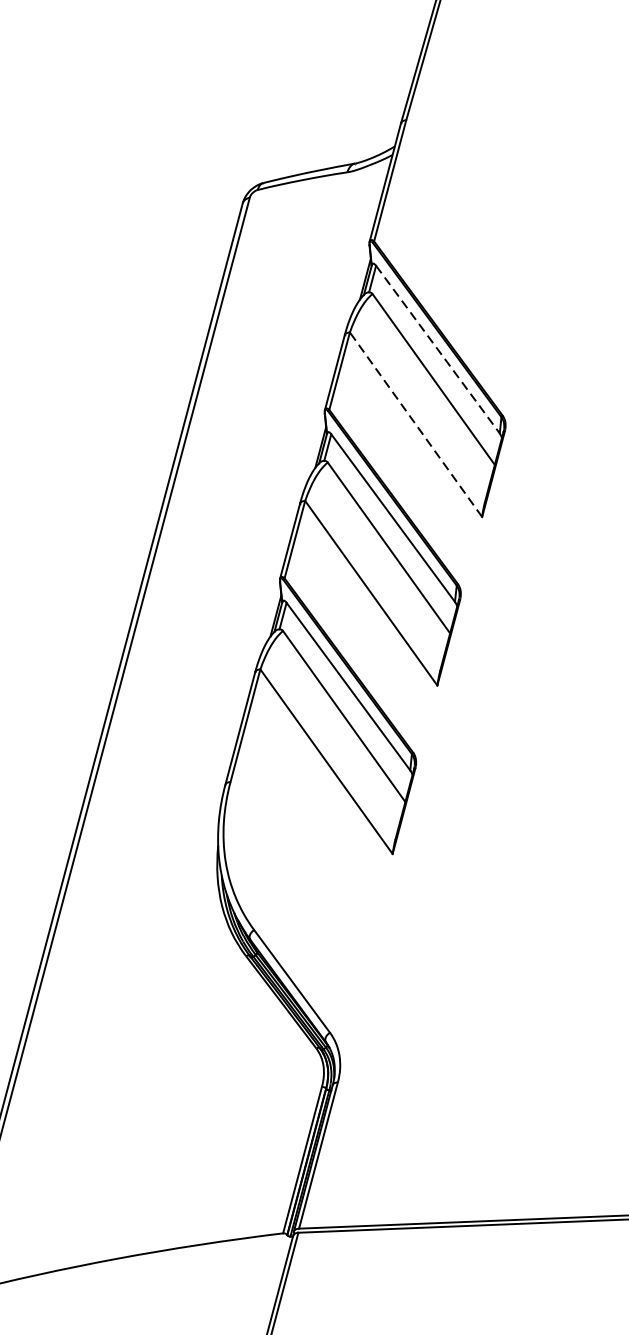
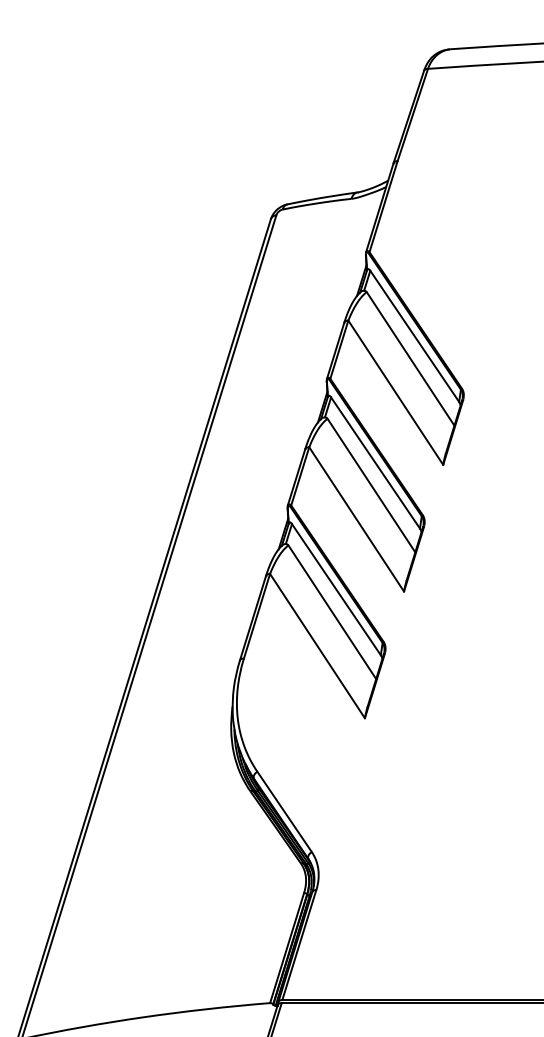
line: (438, 349) -> (415, 336), dashed -> solid
line: (415, 424) -> (395, 392), dashed -> solid

